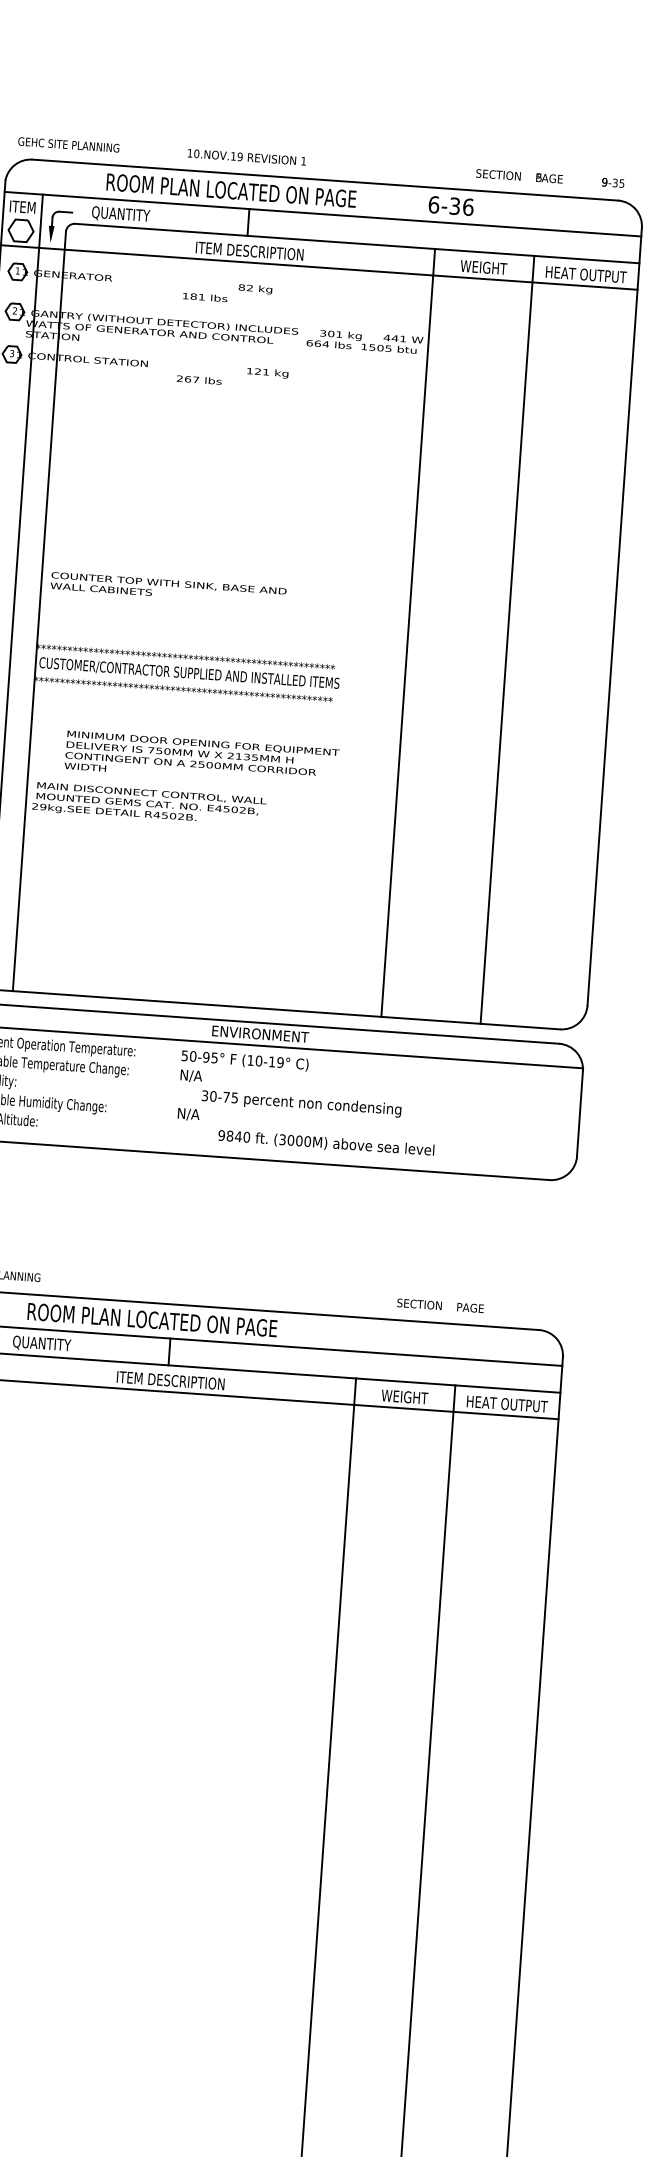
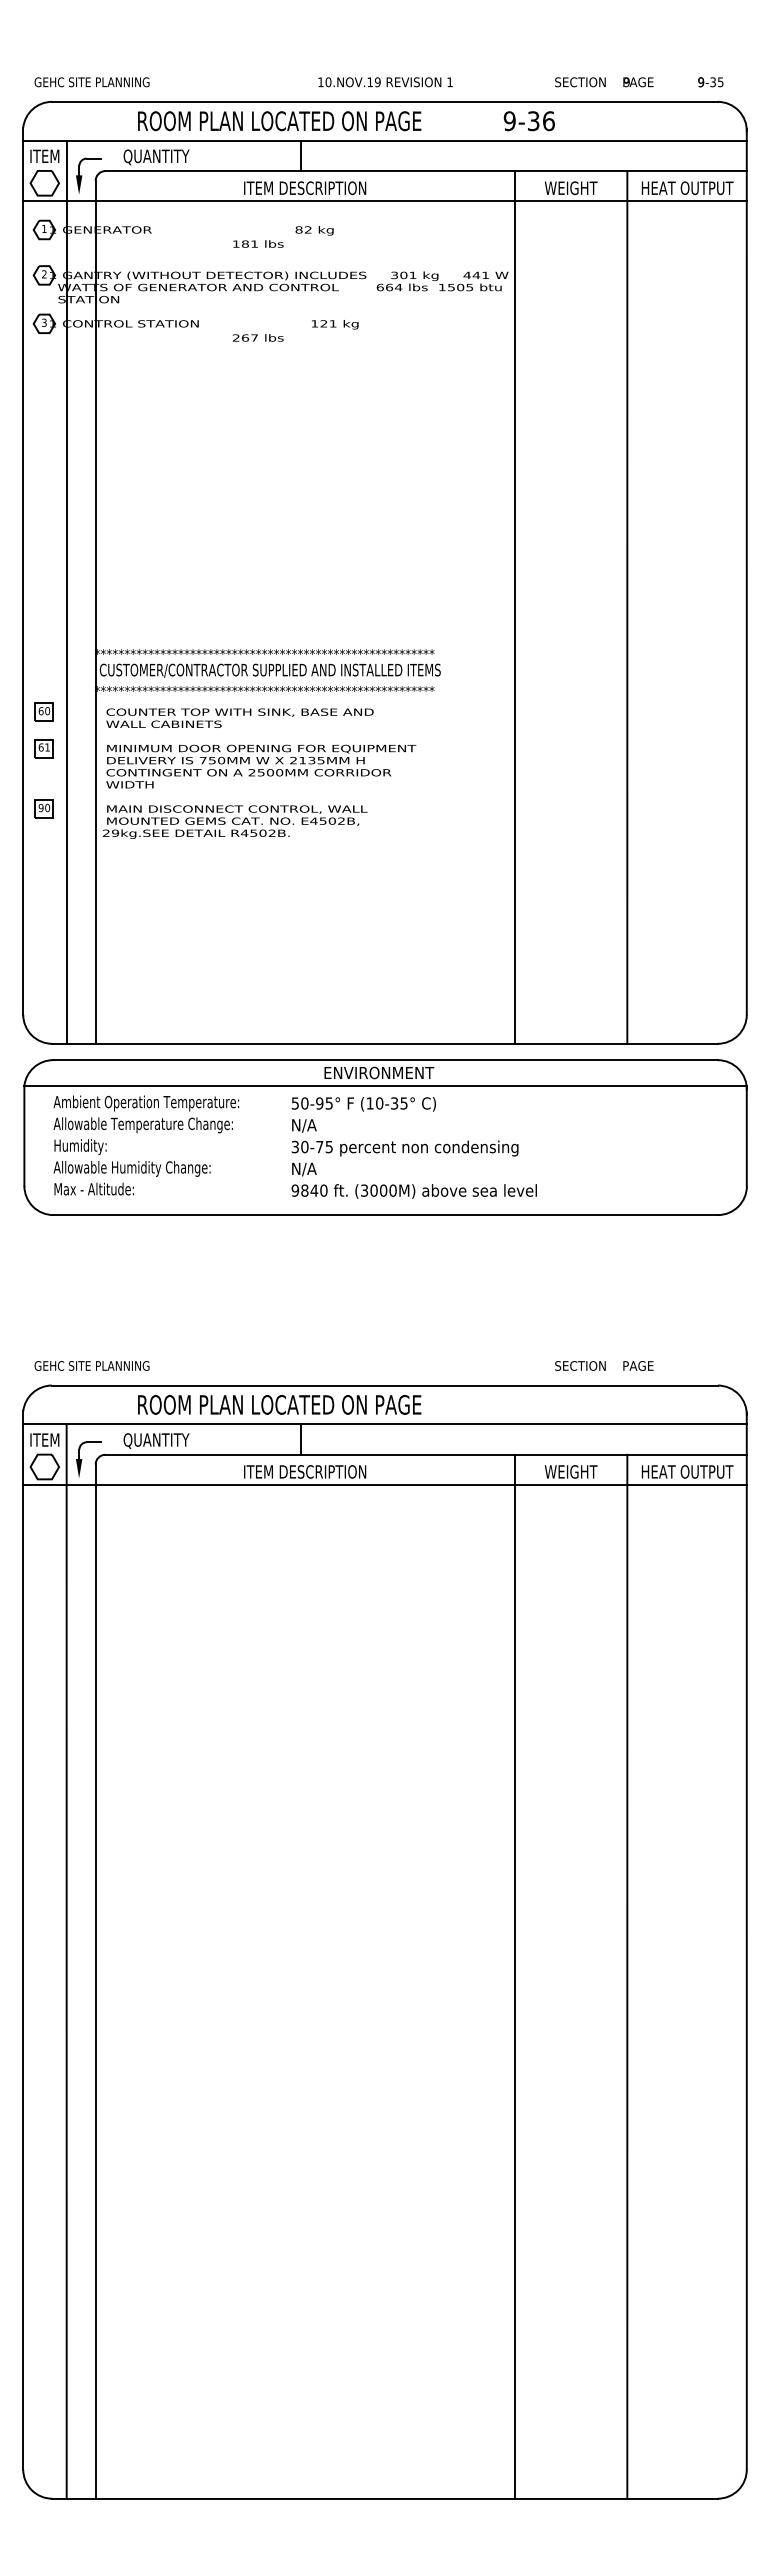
text: (246, 157) -> (385, 82), moved
text: (539, 177) -> (626, 81), 5 -> 9
text: (433, 205) -> (509, 121), 6-36 -> 9-36
text: (168, 587) -> (239, 717), moved
text: (202, 759) -> (261, 766), moved
text: (276, 1062) -> (399, 1103), (10-19° -> (10-35°
text: (300, 1103) -> (404, 1148), moved
text: (325, 1143) -> (413, 1191), moved

